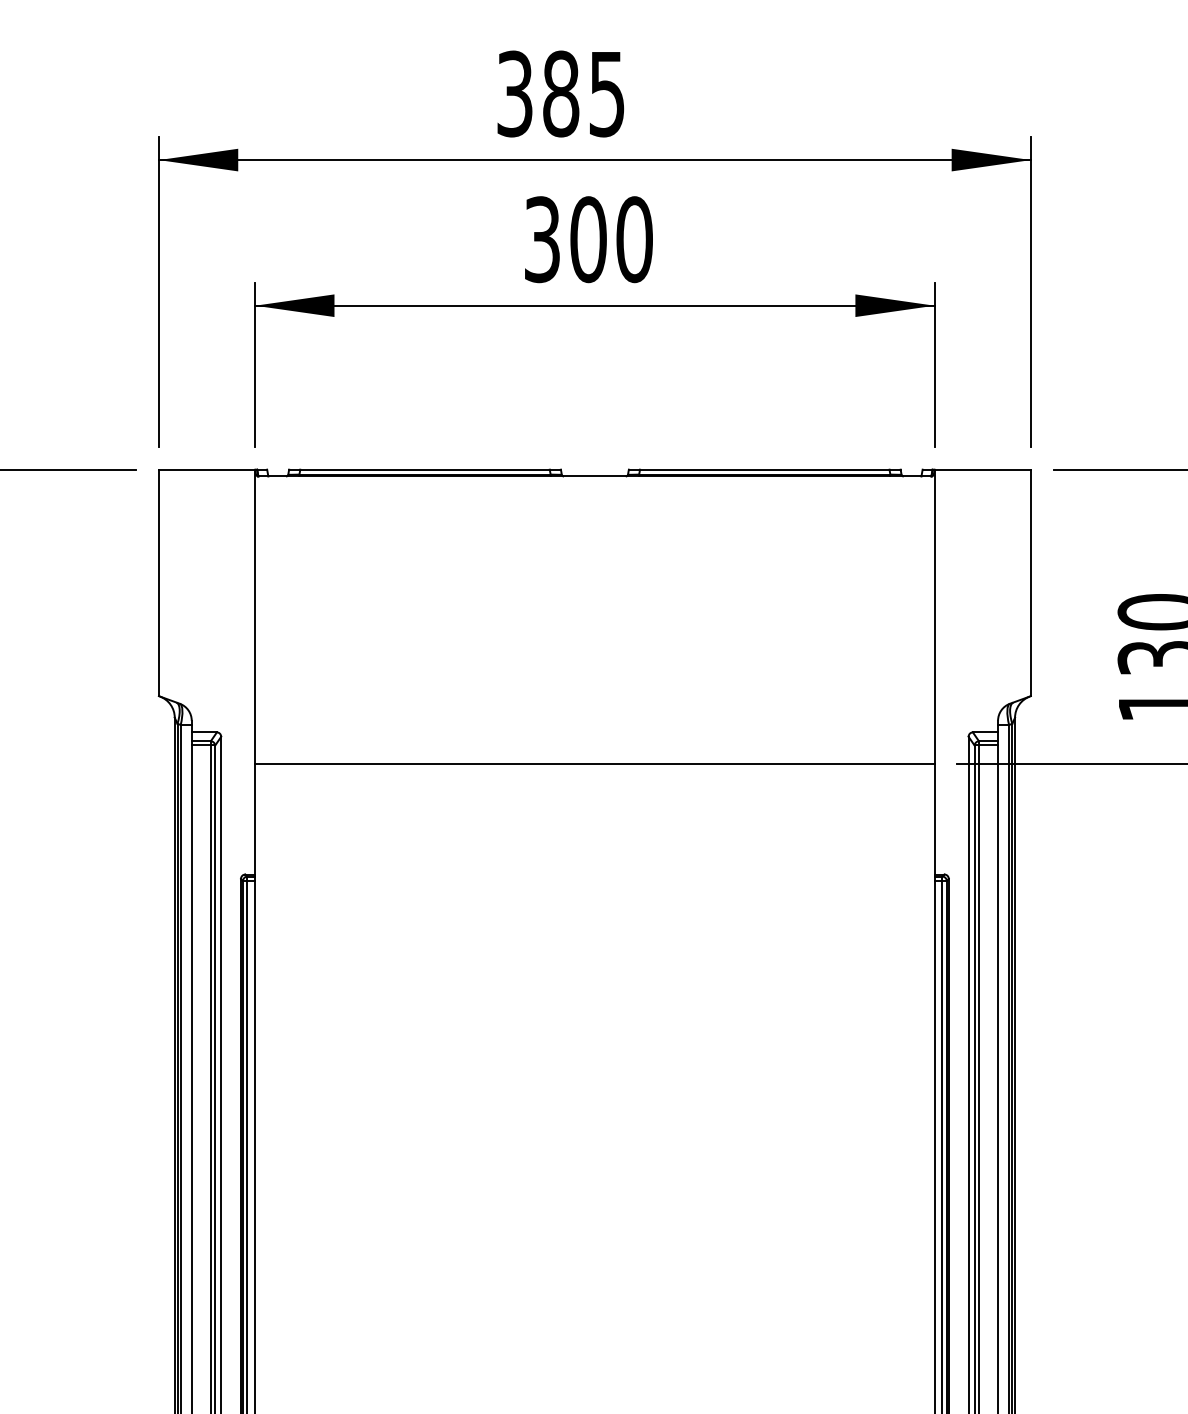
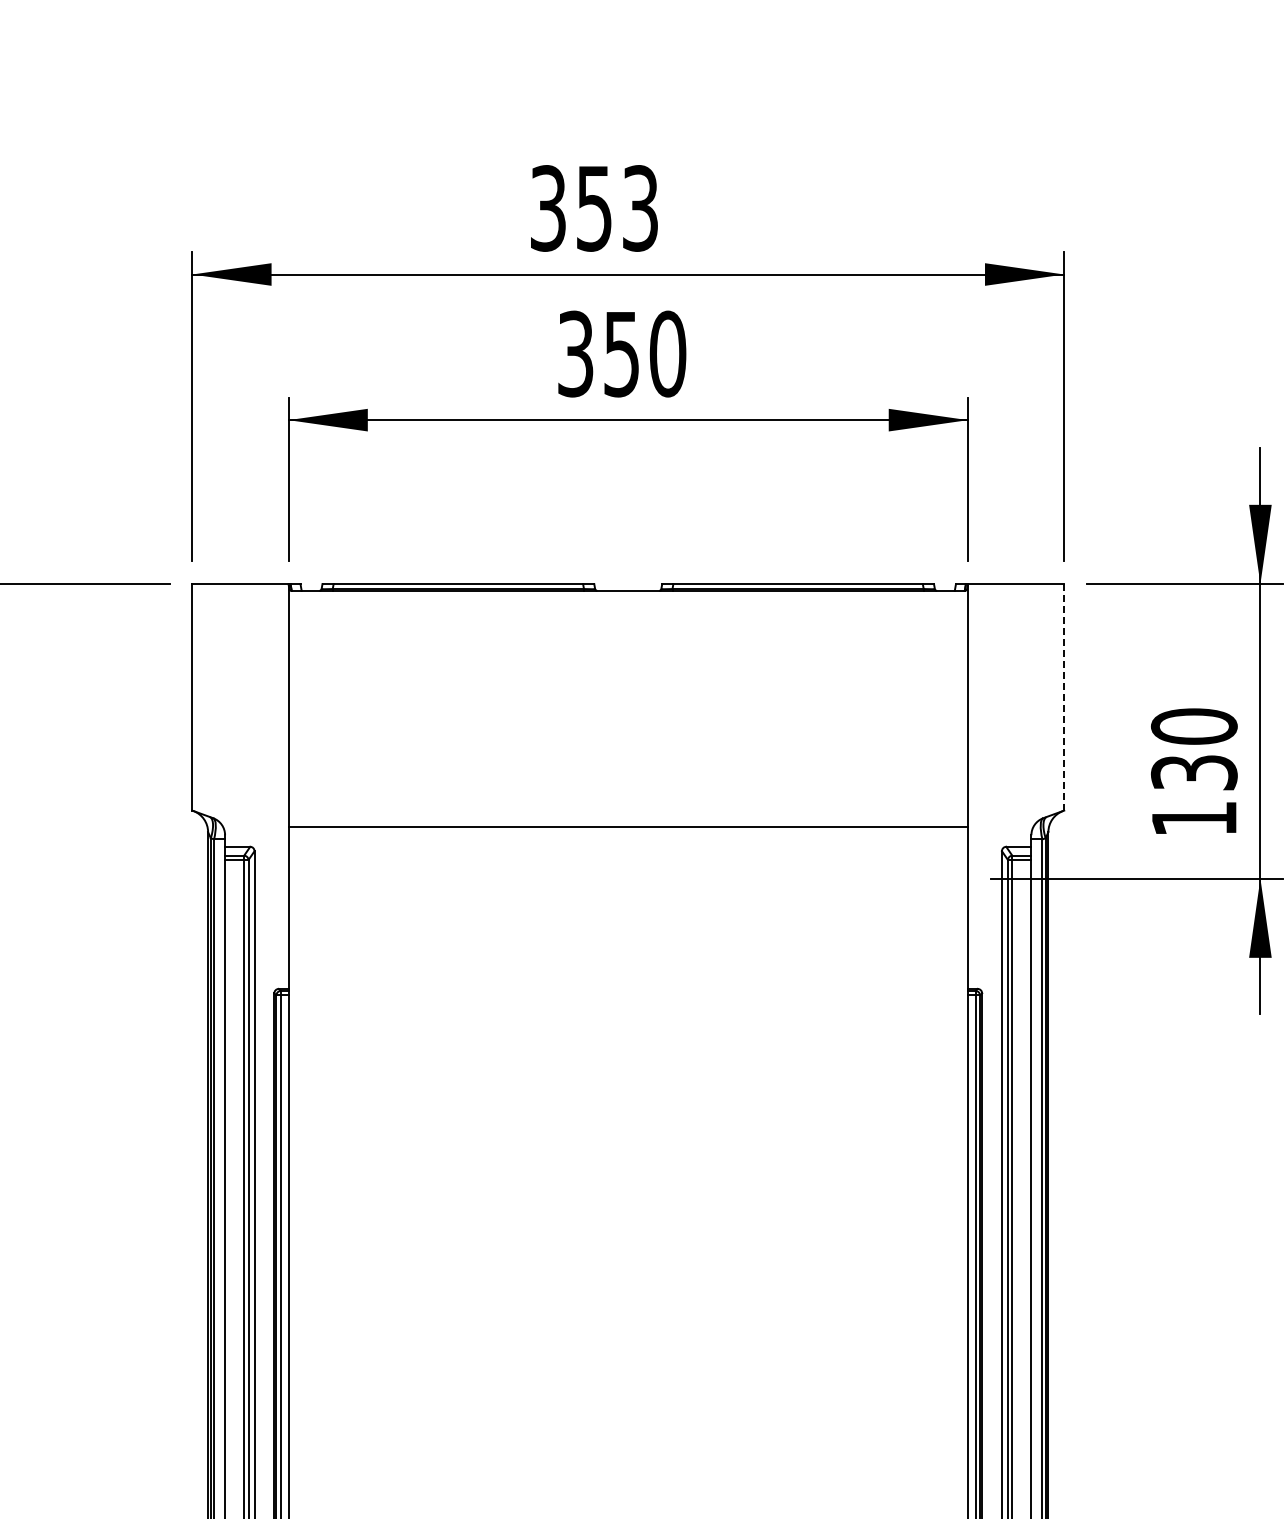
text: (583, 94) -> (616, 208), 385 -> 353
text: (588, 239) -> (621, 353), 300 -> 350
line: (1031, 583) -> (1064, 697), solid -> dashed
line: (594, 764) -> (627, 826), moved

